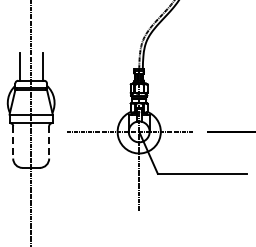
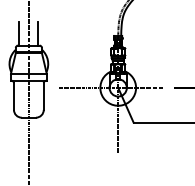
line: (13, 142) -> (14, 96), dashed -> solid
line: (49, 142) -> (44, 96), dashed -> solid

